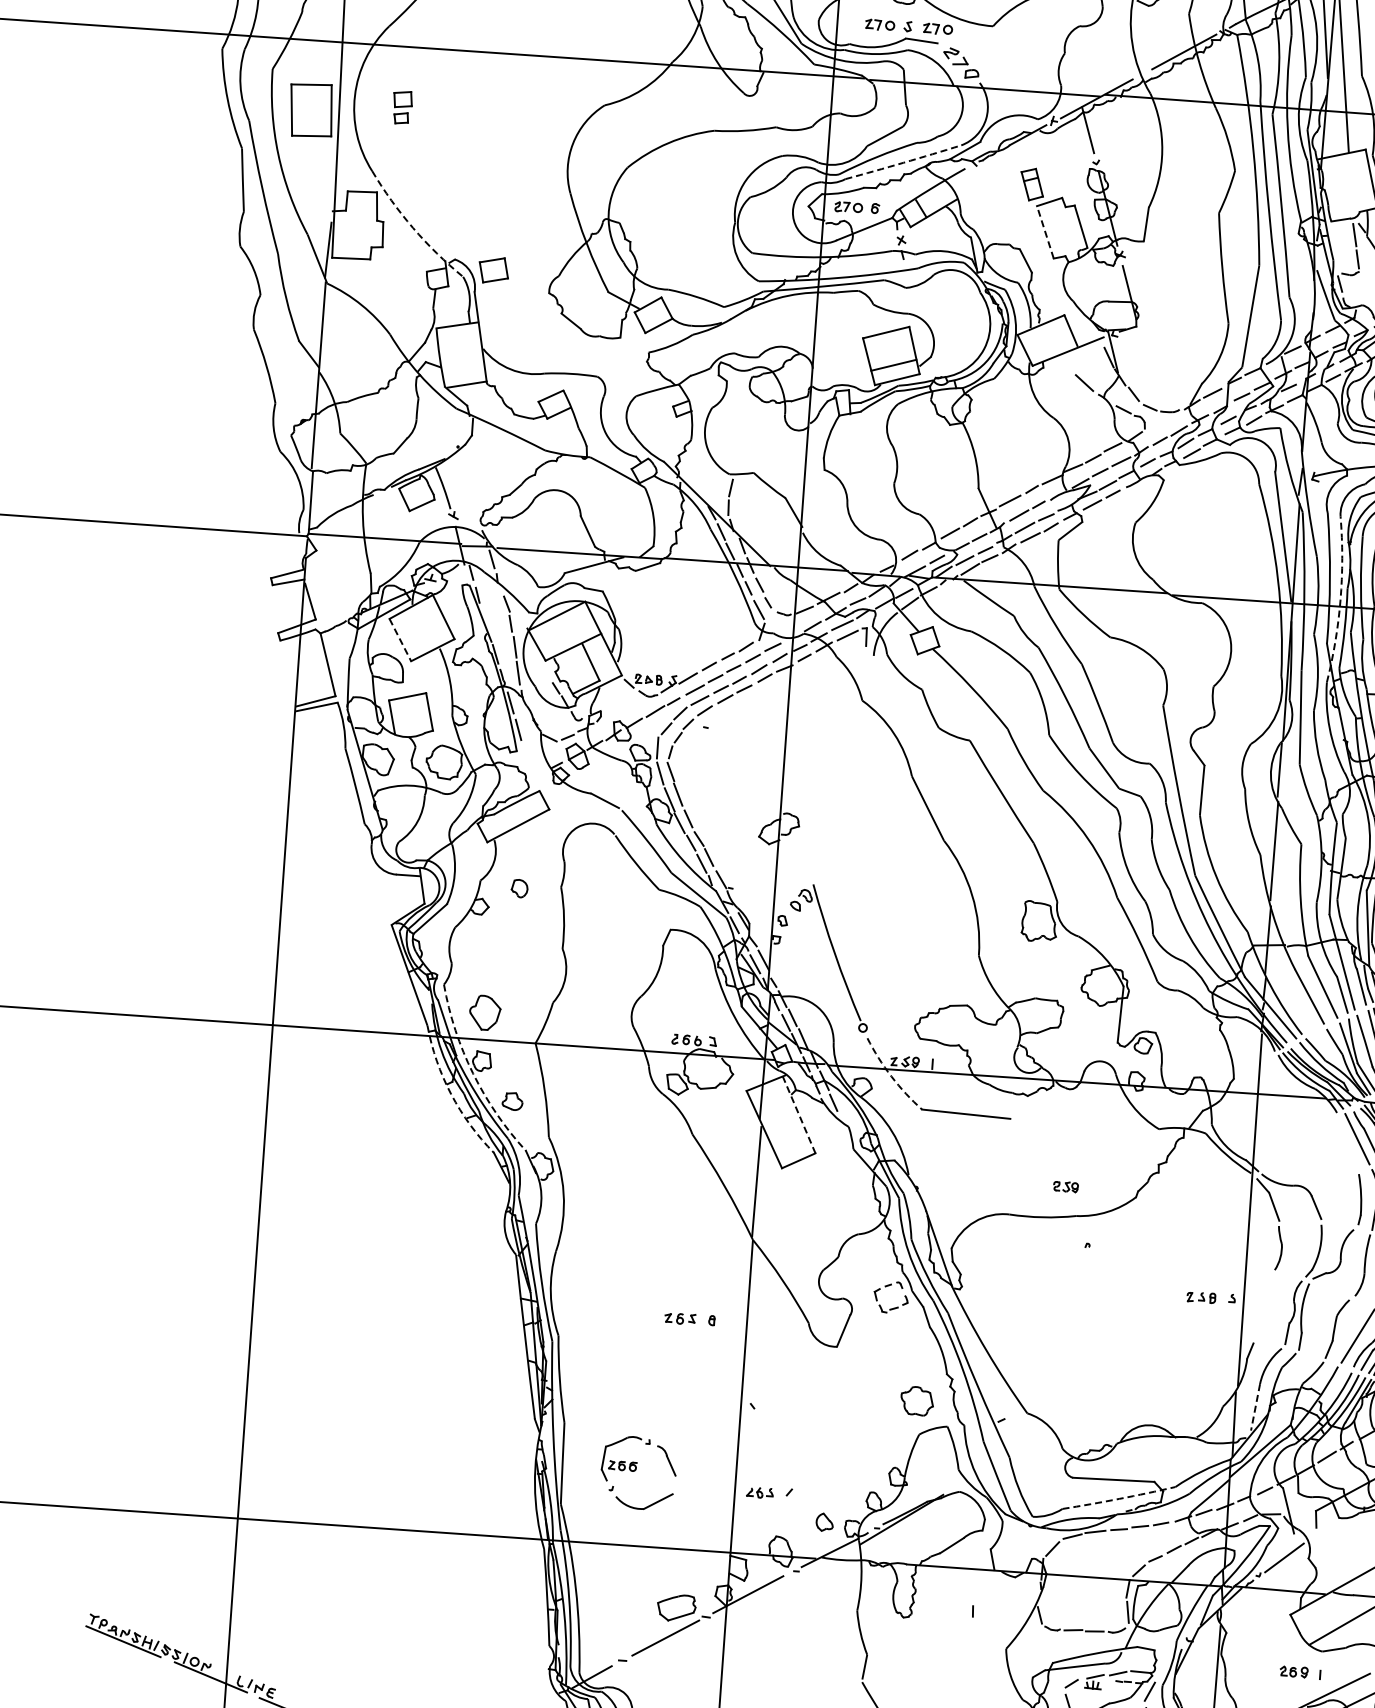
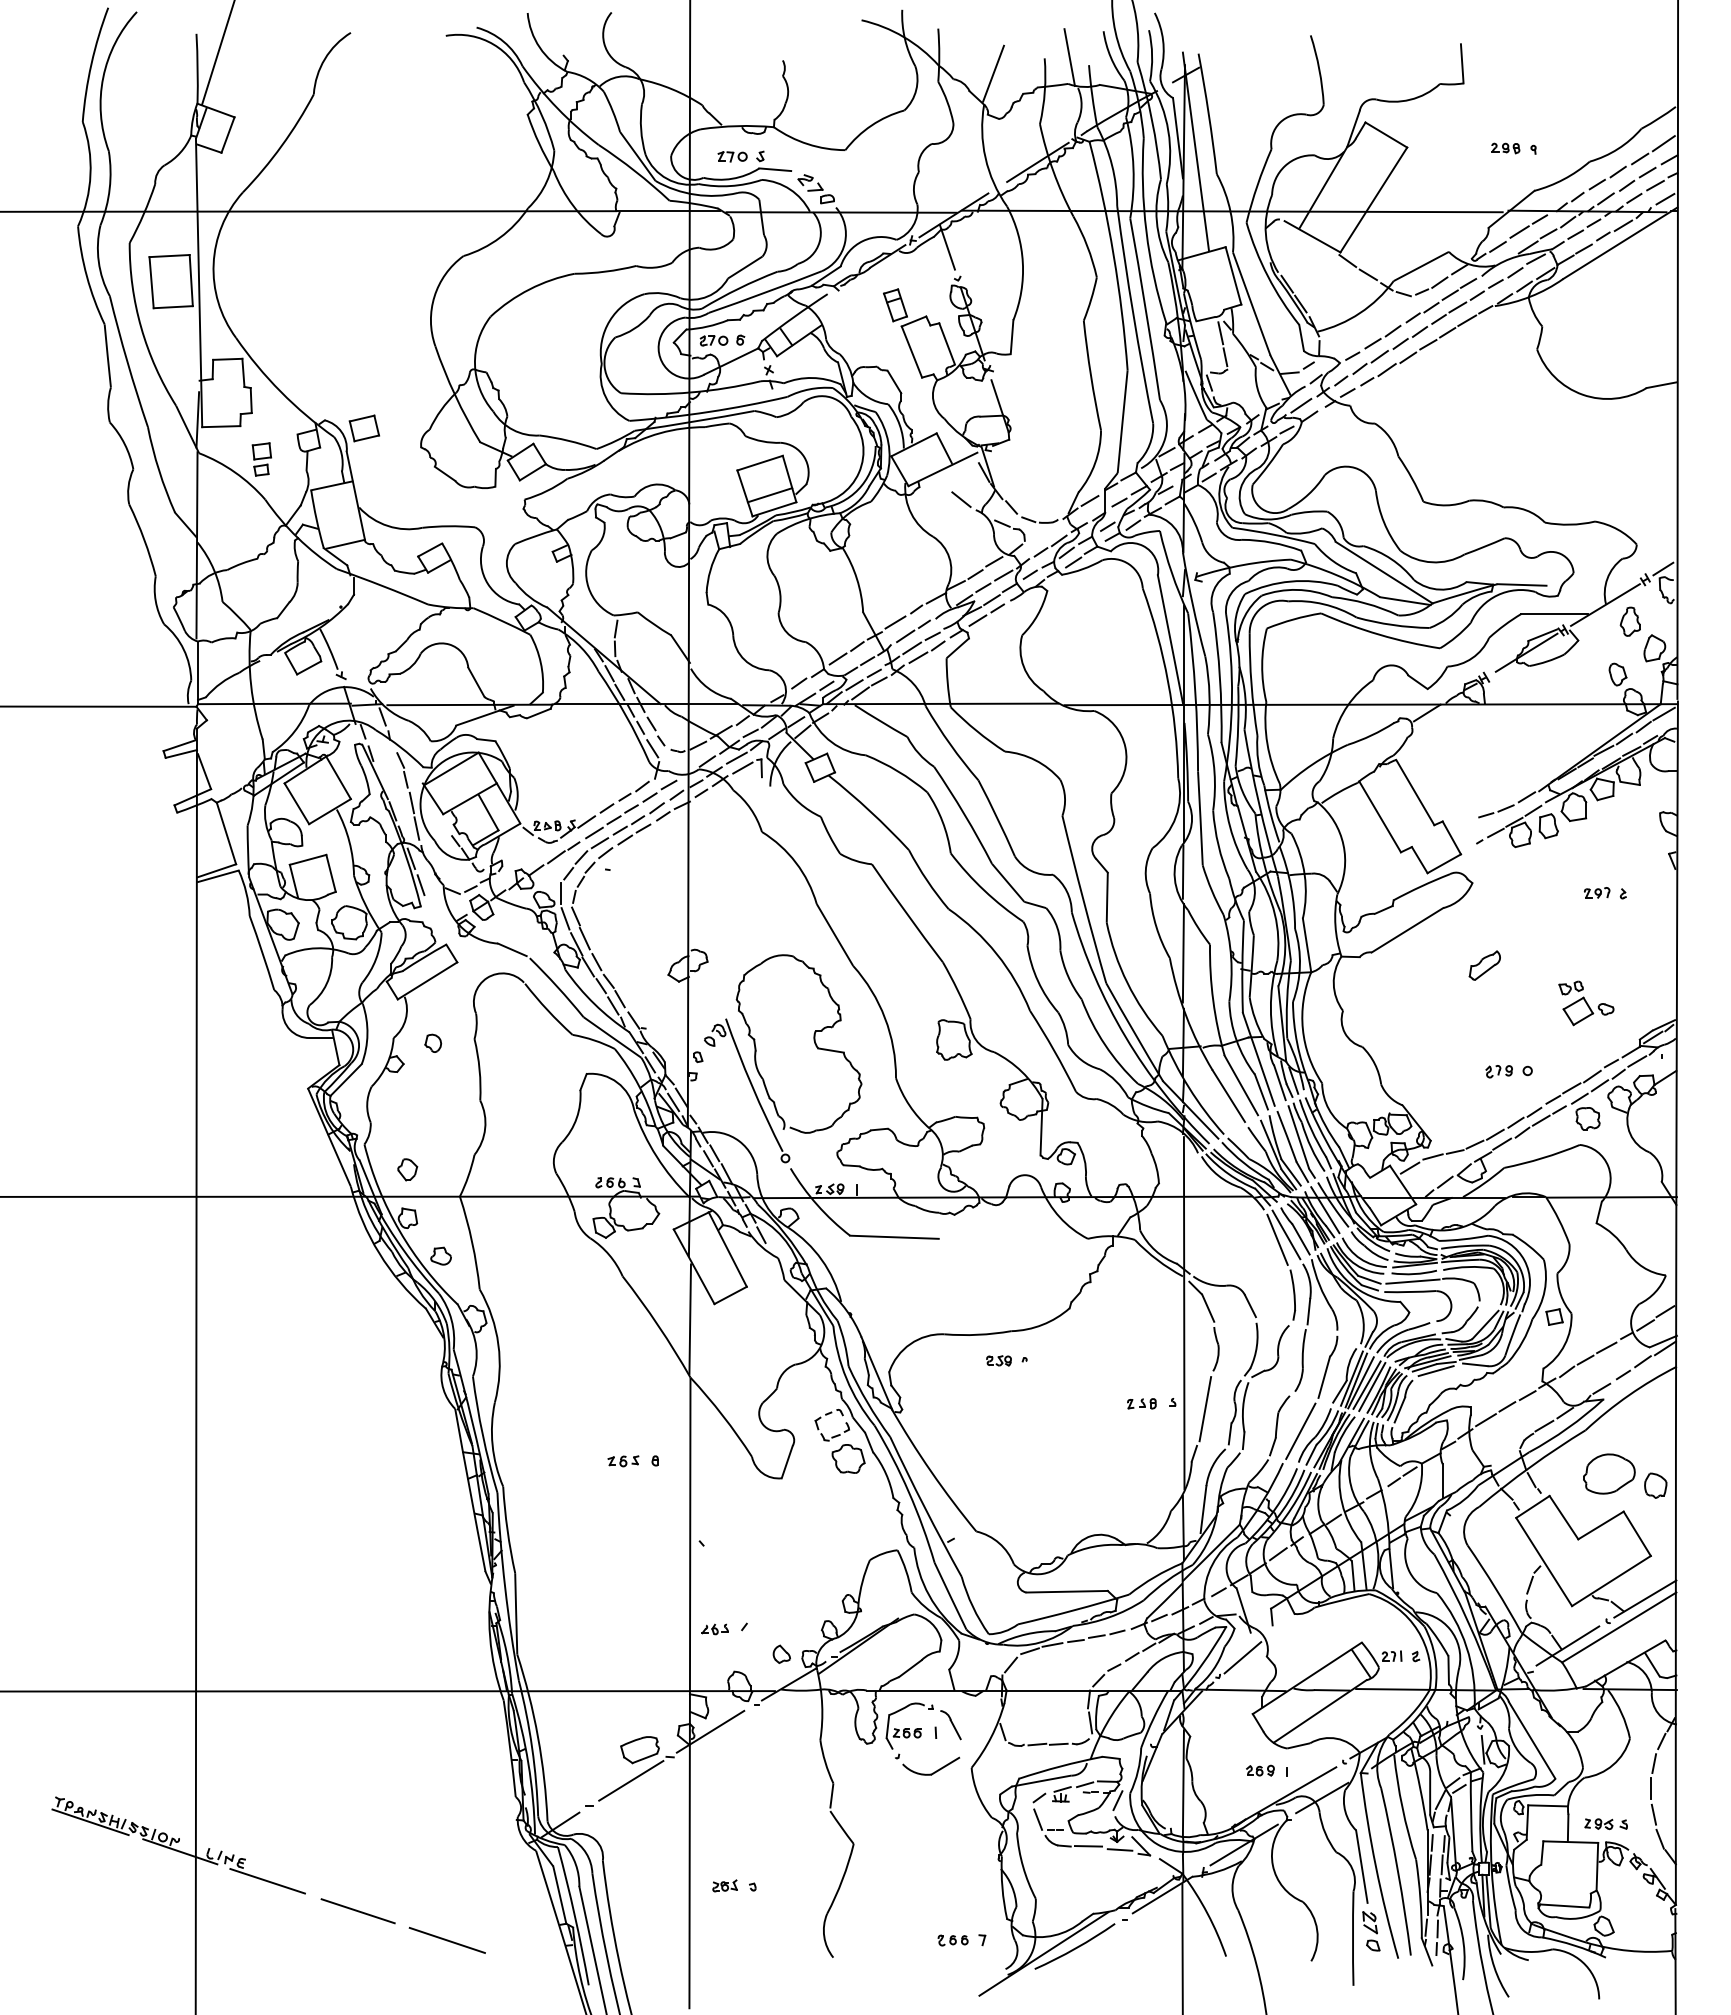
part: (937, 28) -> (790, 156), removed
part: (402, 107) -> (261, 459), moved
arc: (903, 162) -> (765, 292), dashed -> solid
arc: (412, 227) -> (280, 391), dashed -> solid
line: (1044, 232) -> (911, 352), dashed -> solid
arc: (1340, 600) -> (1231, 698), dashed -> solid
line: (399, 639) -> (296, 803), dashed -> solid
part: (899, 912) -> (813, 1040), added
part: (485, 1012) -> (407, 1169), size x0.62
arc: (472, 1073) -> (399, 1231), dashed -> solid
arc: (891, 1076) -> (817, 1204), dashed -> solid
arc: (451, 1094) -> (379, 1253), dashed -> solid
line: (798, 1114) -> (727, 1249), dashed -> solid
line: (1348, 1143) -> (1277, 1239), added
part: (1065, 1186) -> (998, 1360), moved
line: (1264, 1307) -> (1205, 1409), added
part: (917, 1400) -> (848, 1458), moved
line: (1255, 1407) -> (1203, 1509), dashed -> solid
part: (638, 1472) -> (923, 1738), moved
arc: (1118, 1499) -> (1073, 1610), dashed -> solid

